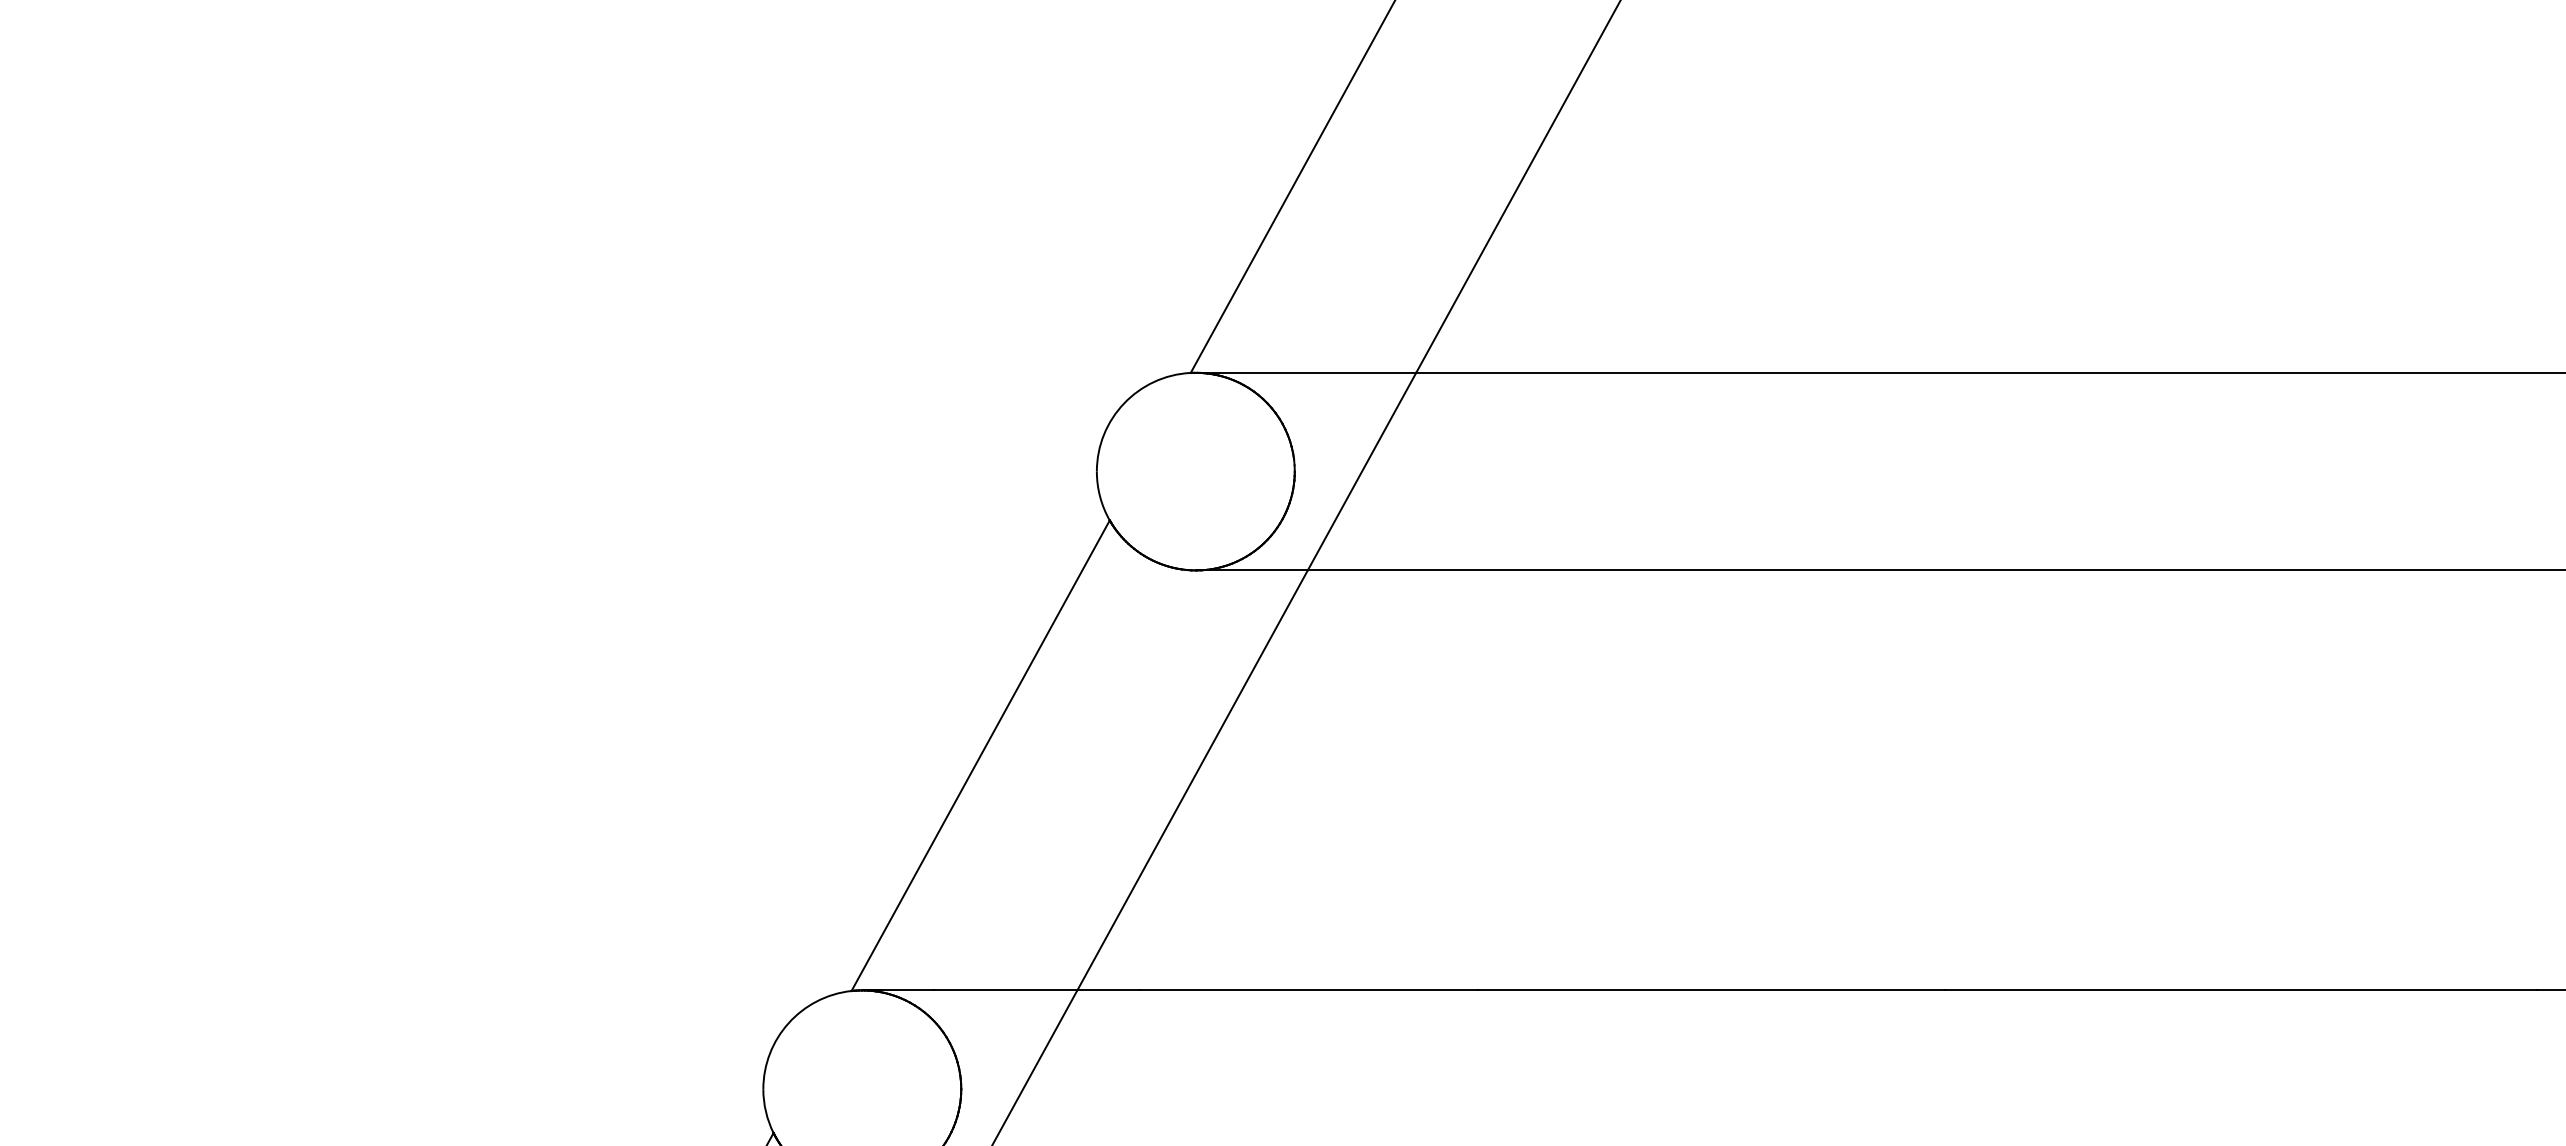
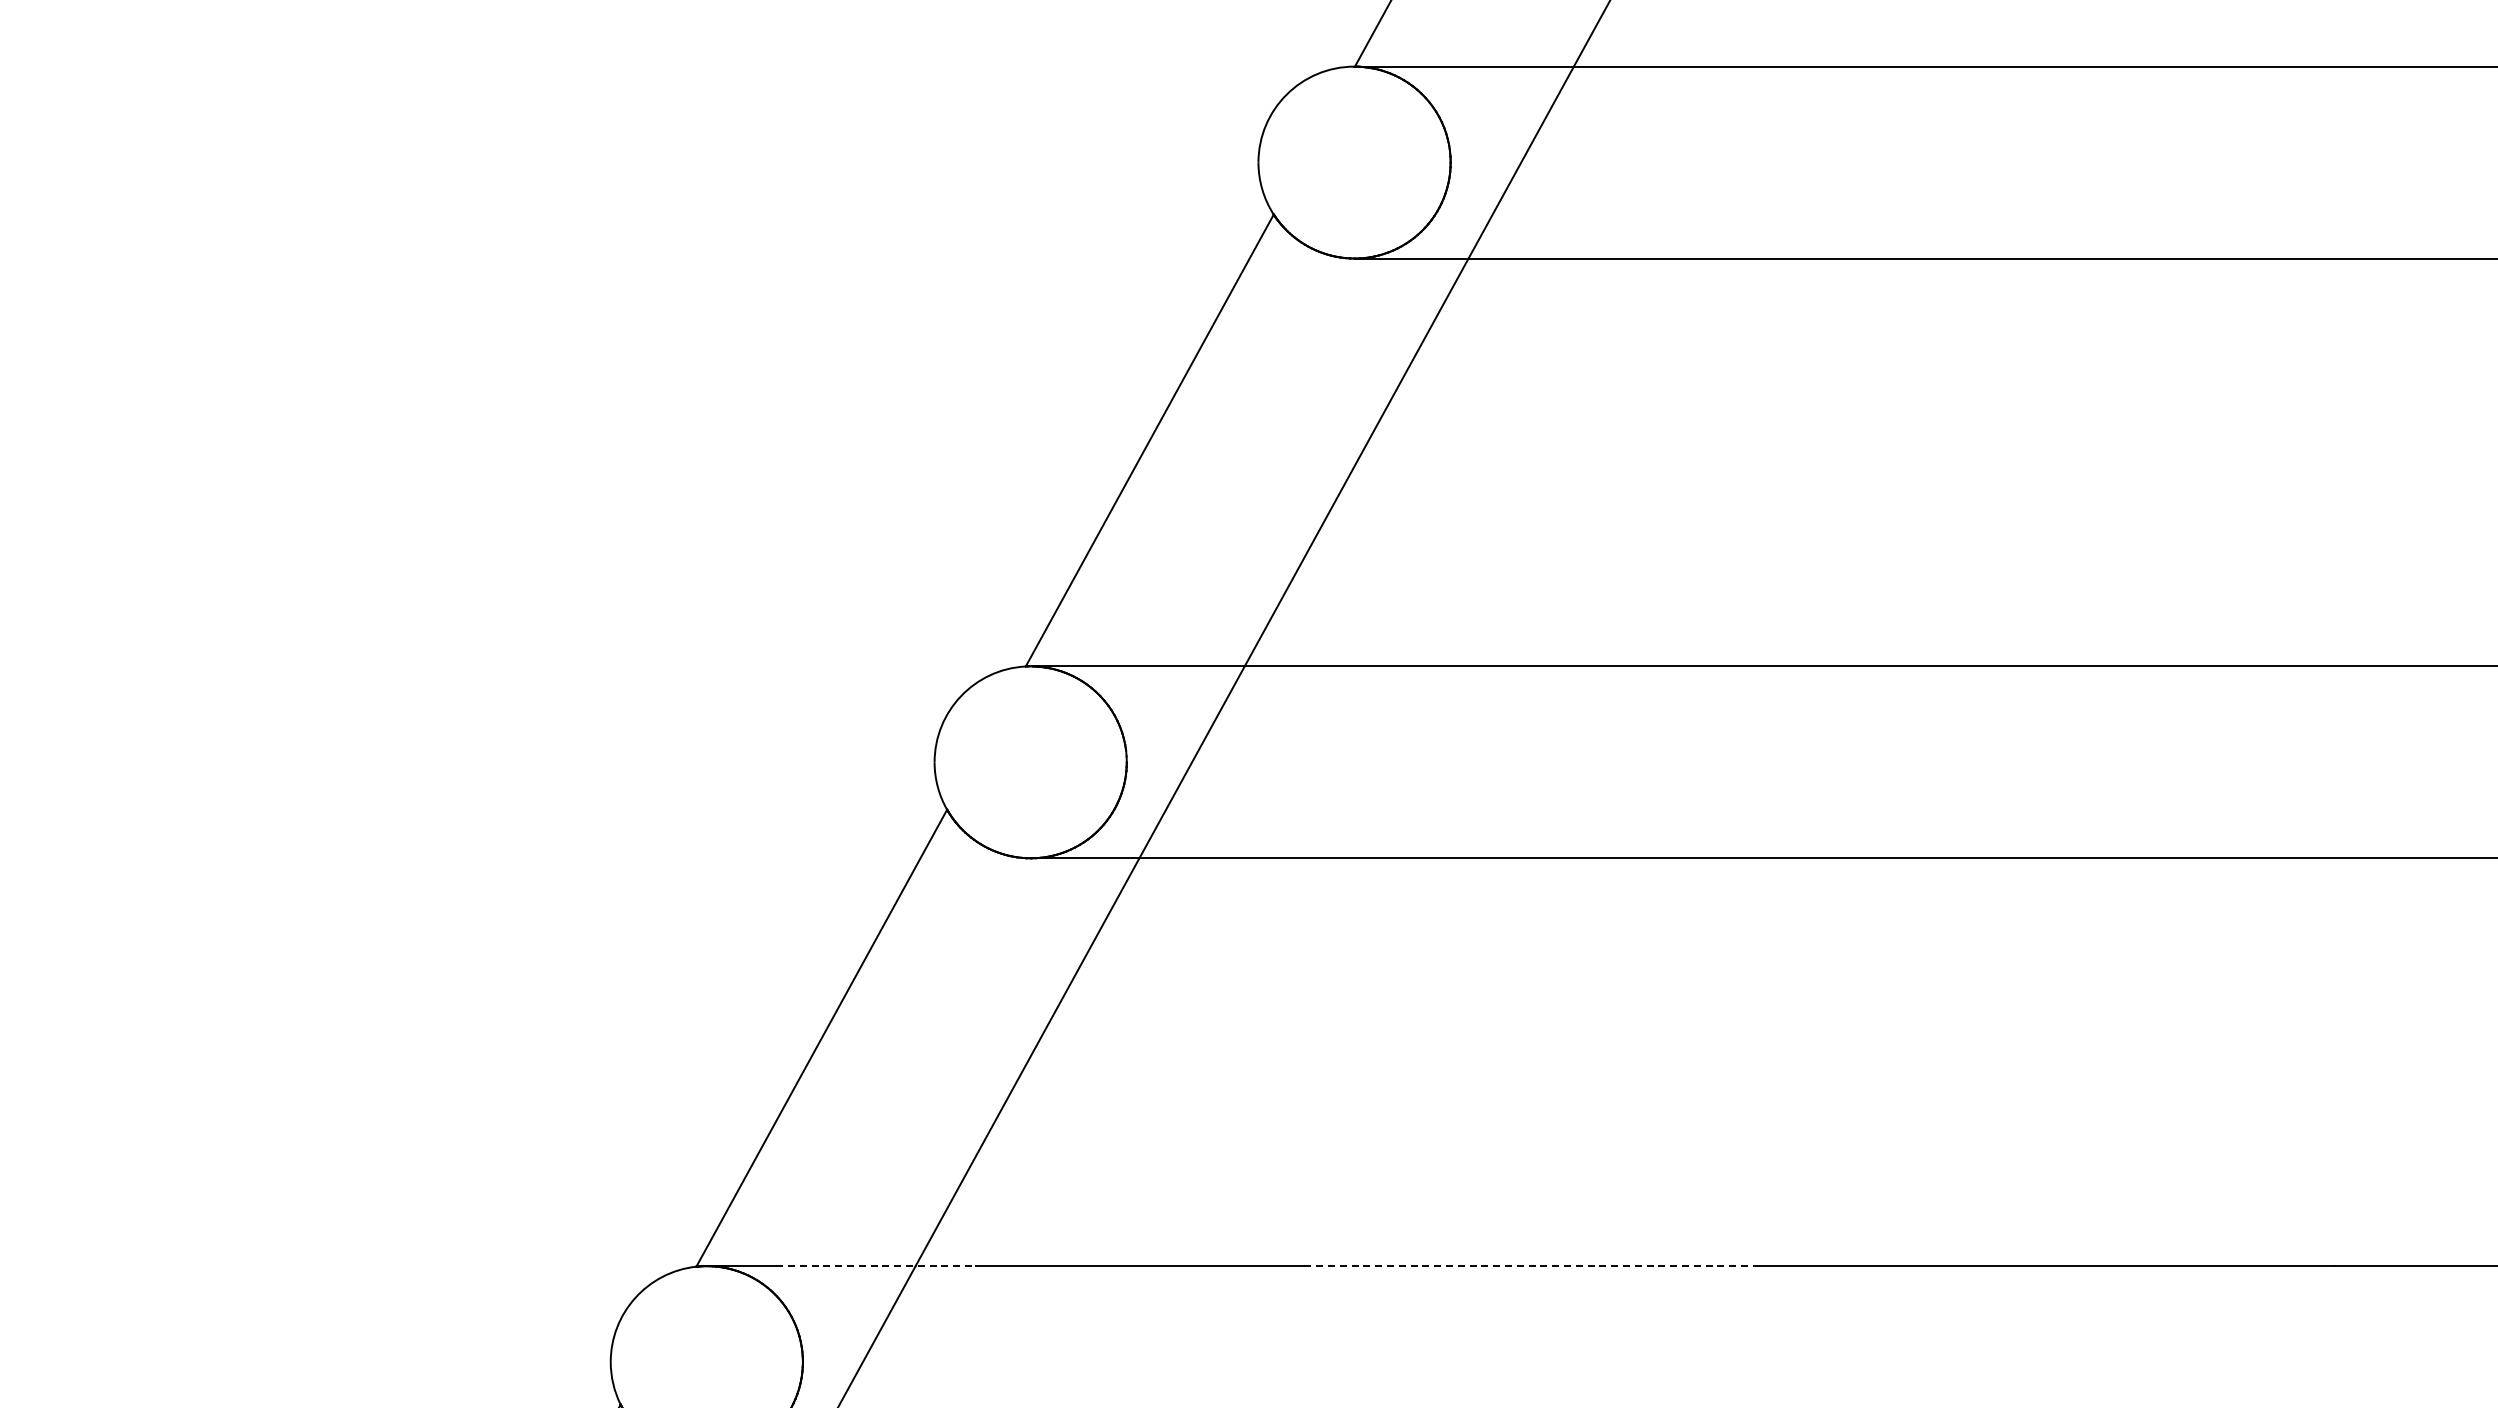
line: (1037, 990) -> (876, 1266), solid -> dashed
line: (1711, 990) -> (1531, 1266), solid -> dashed

